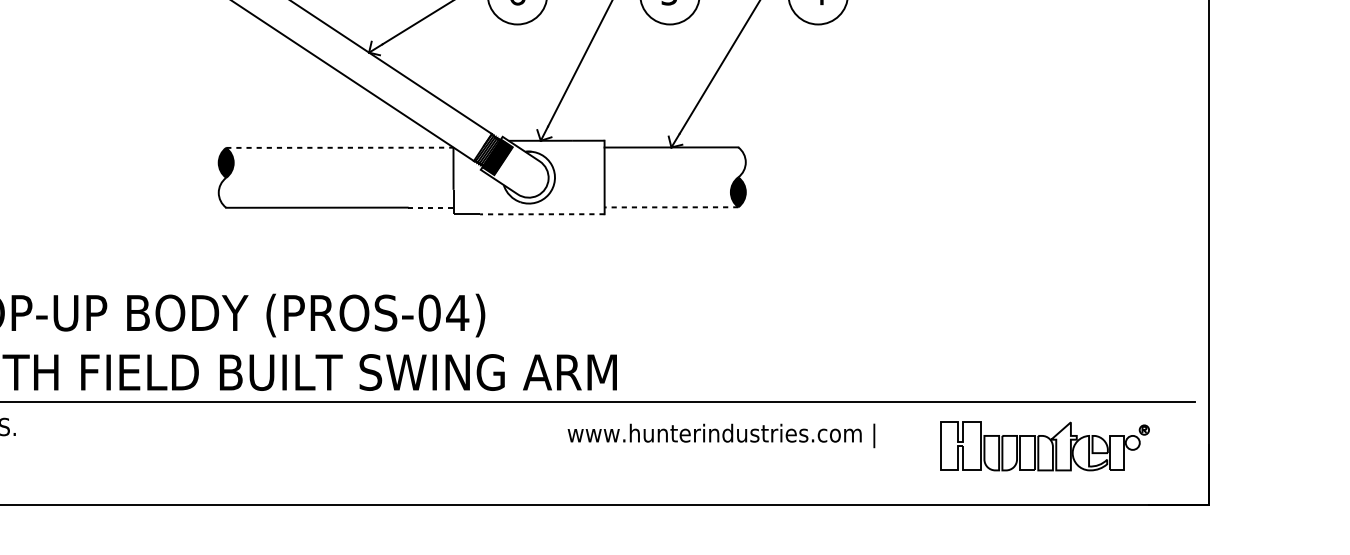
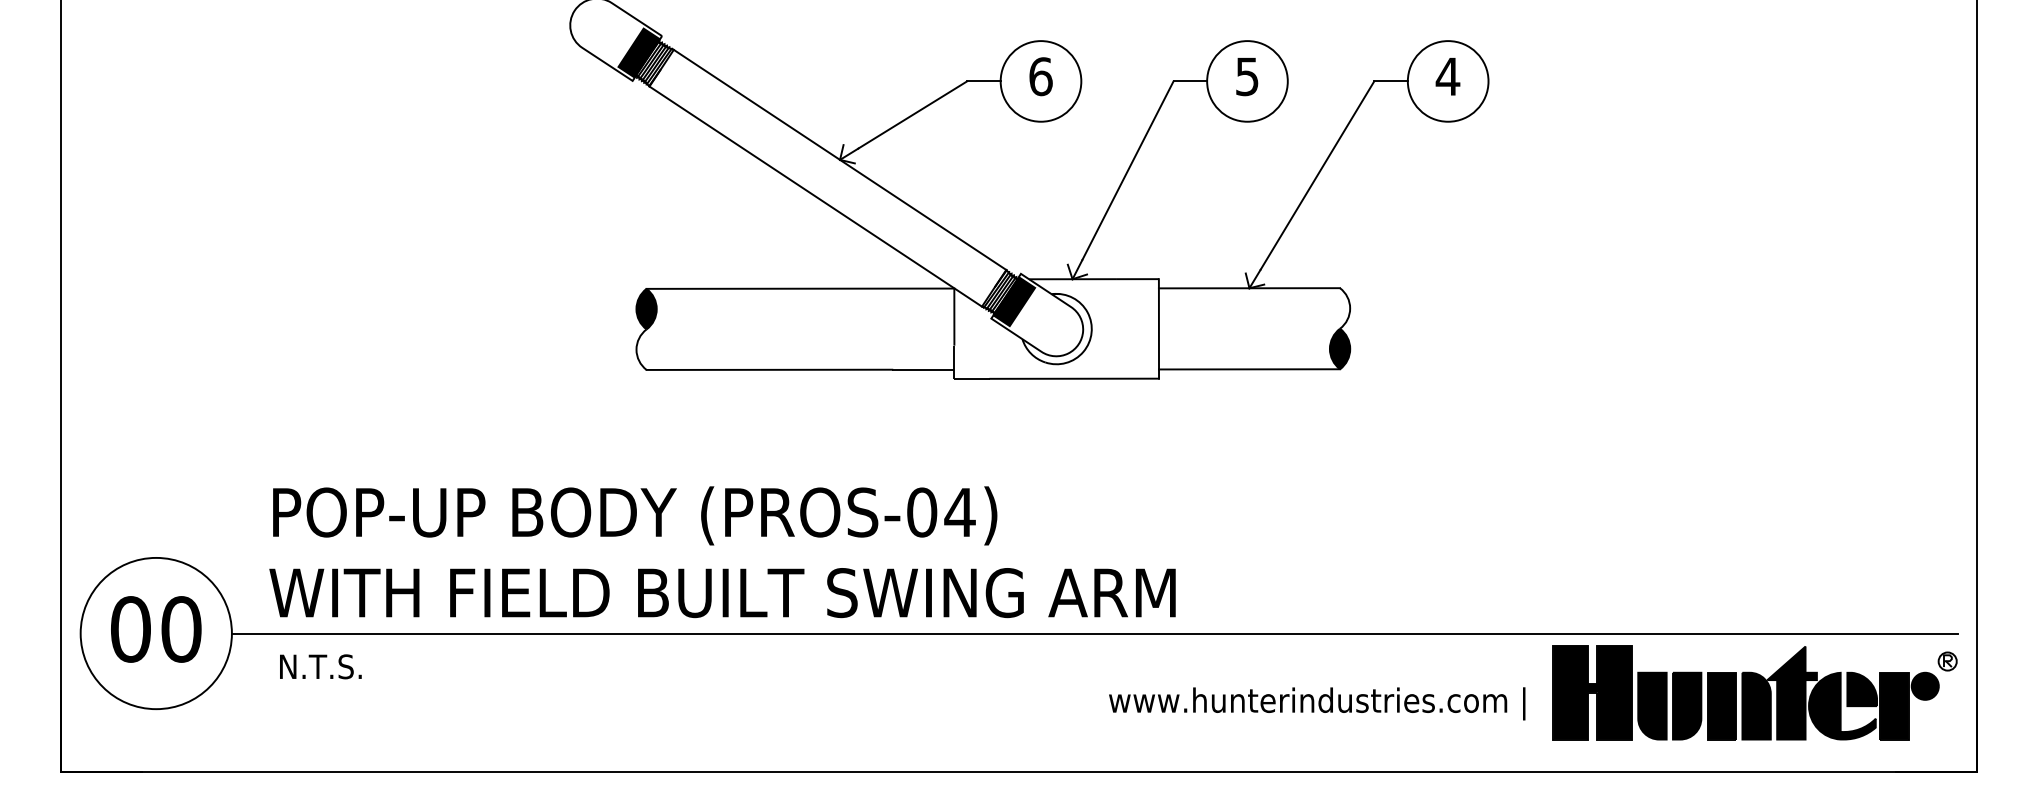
line: (339, 147) -> (800, 288), dashed -> solid
line: (430, 207) -> (923, 369), dashed -> solid
line: (671, 207) -> (1249, 369), dashed -> solid
line: (542, 214) -> (1074, 378), dashed -> solid
text: (721, 435) -> (1317, 703), moved
part: (1044, 445) -> (1754, 692), size x1.43

